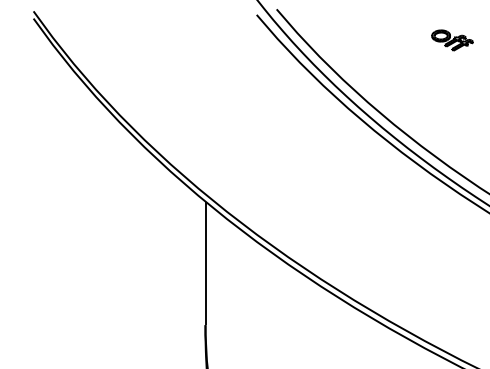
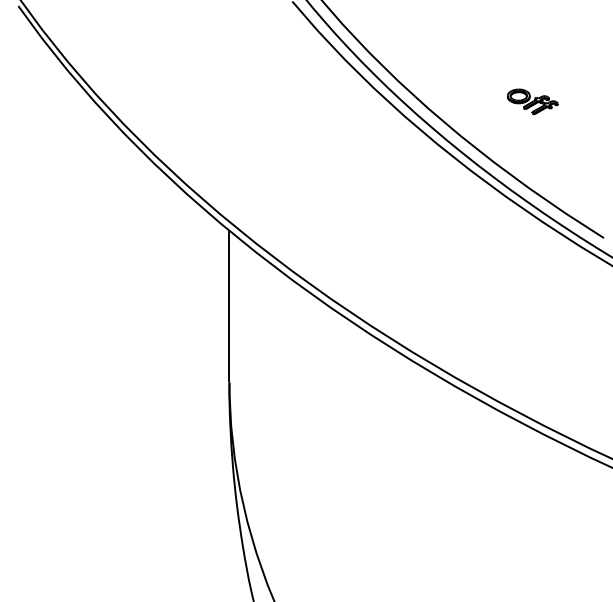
part: (452, 40) -> (532, 101), moved

